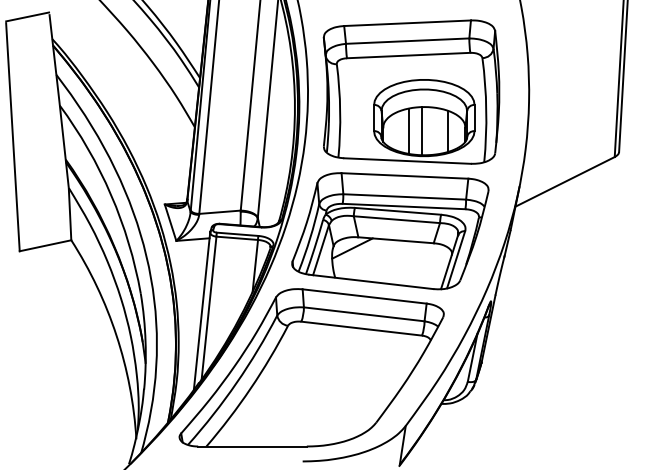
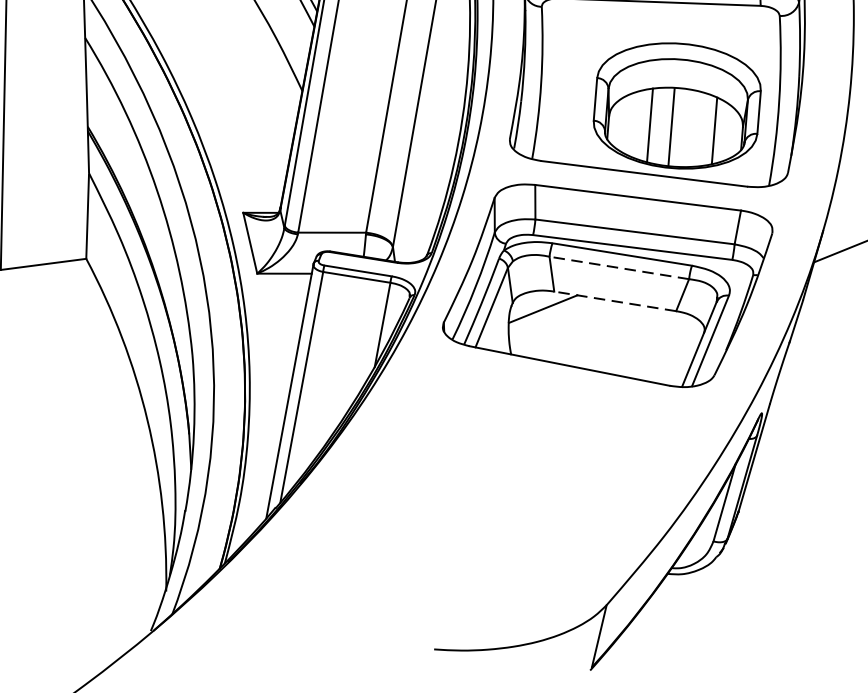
line: (396, 219) -> (618, 267), solid -> dashed
line: (396, 240) -> (615, 301), solid -> dashed
part: (311, 367) -> (460, 497), removed

